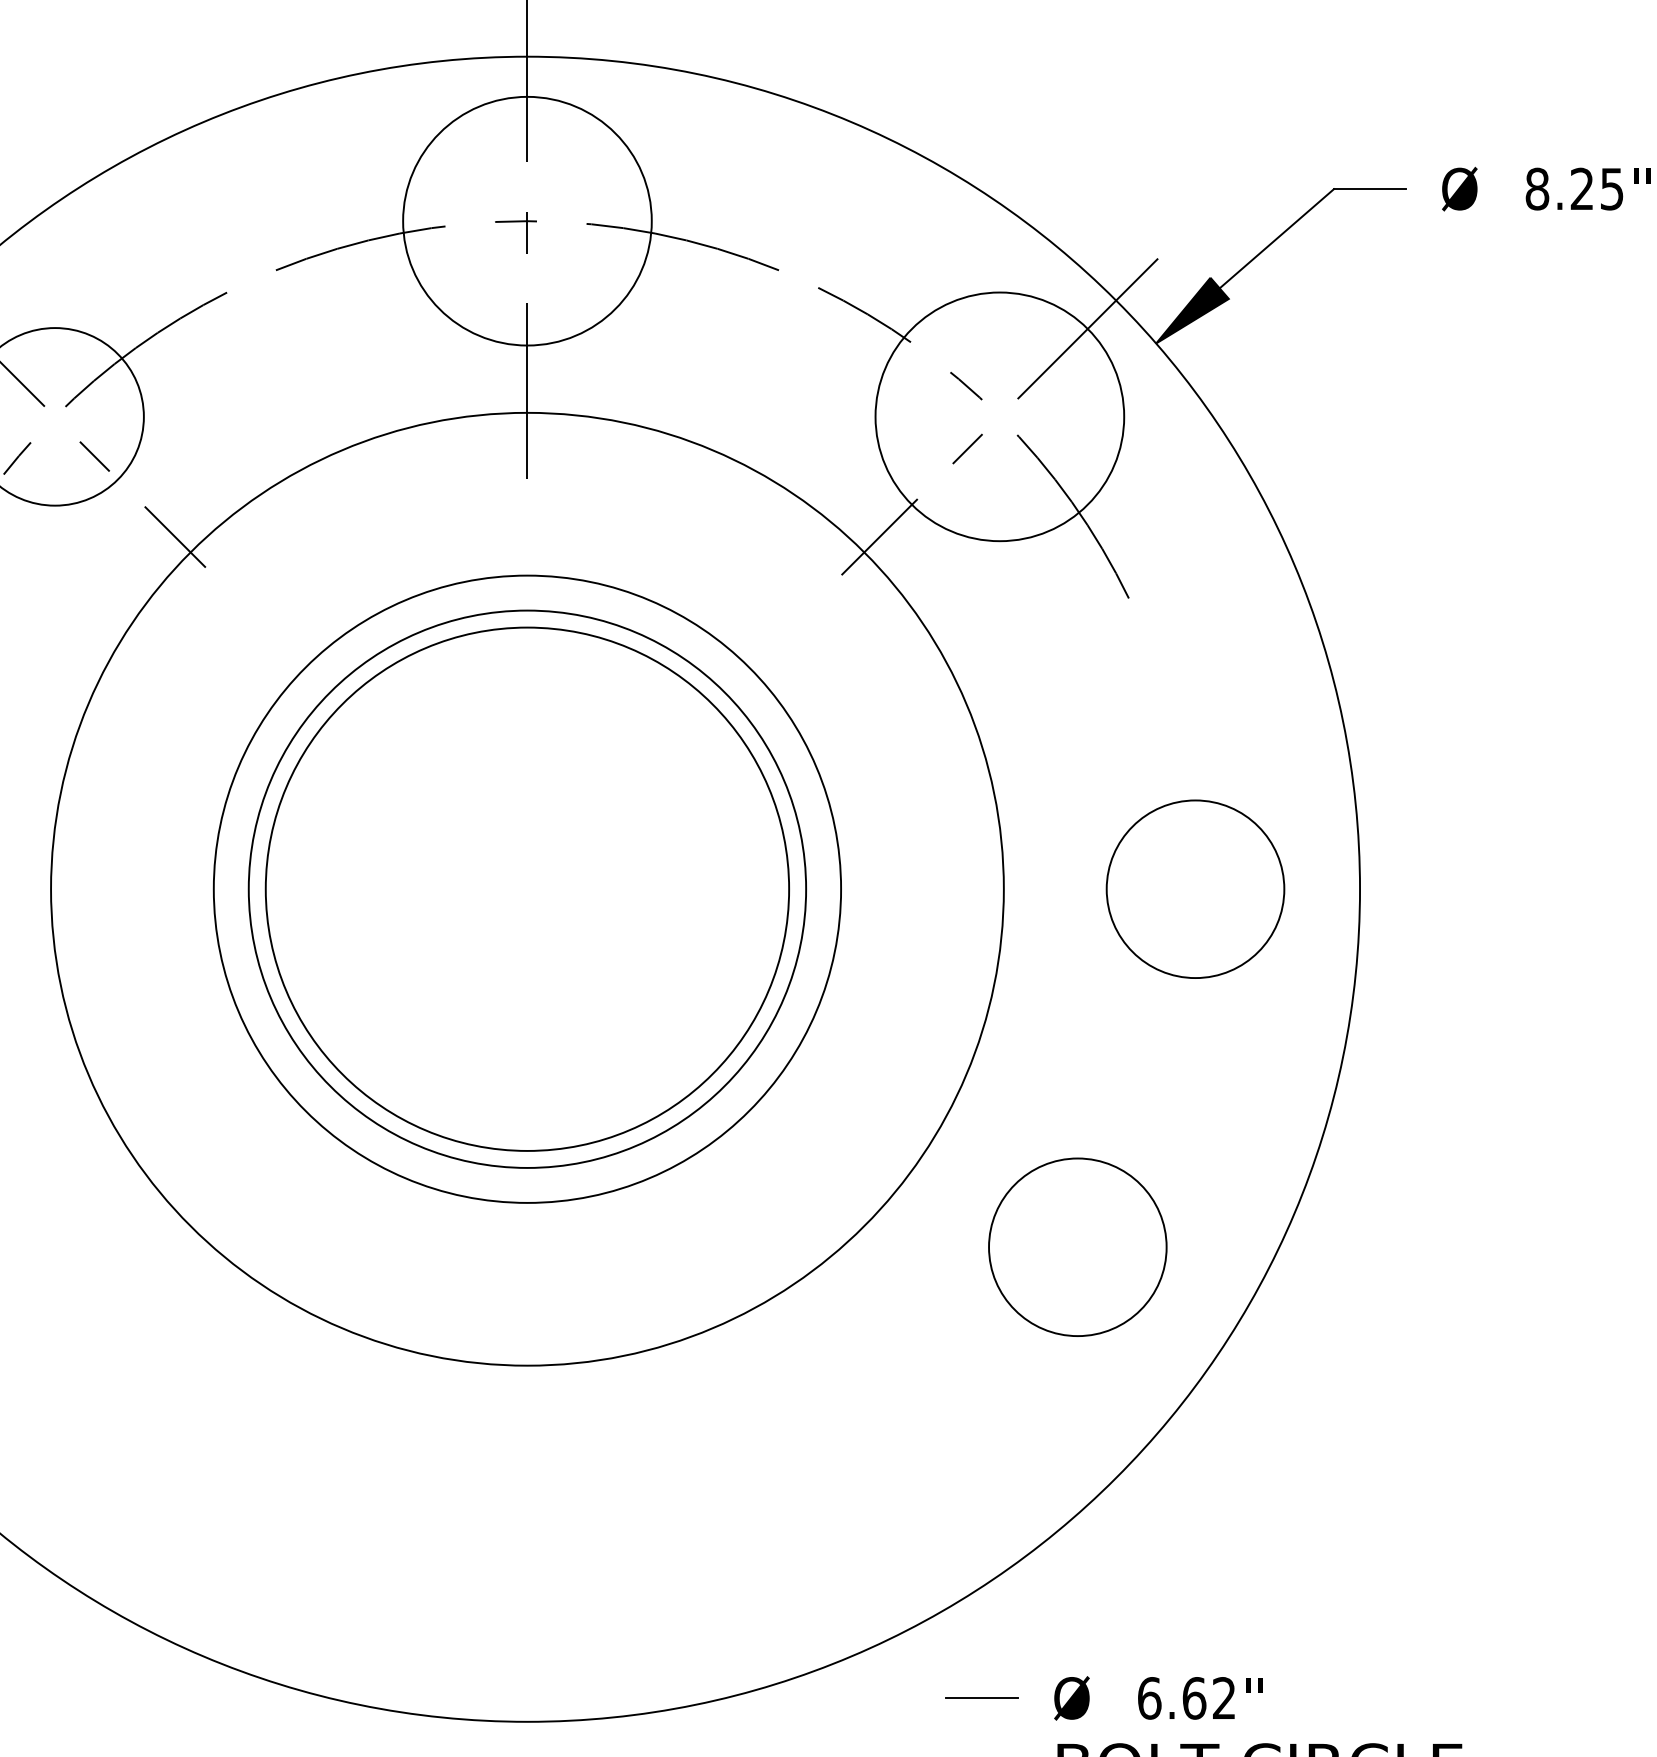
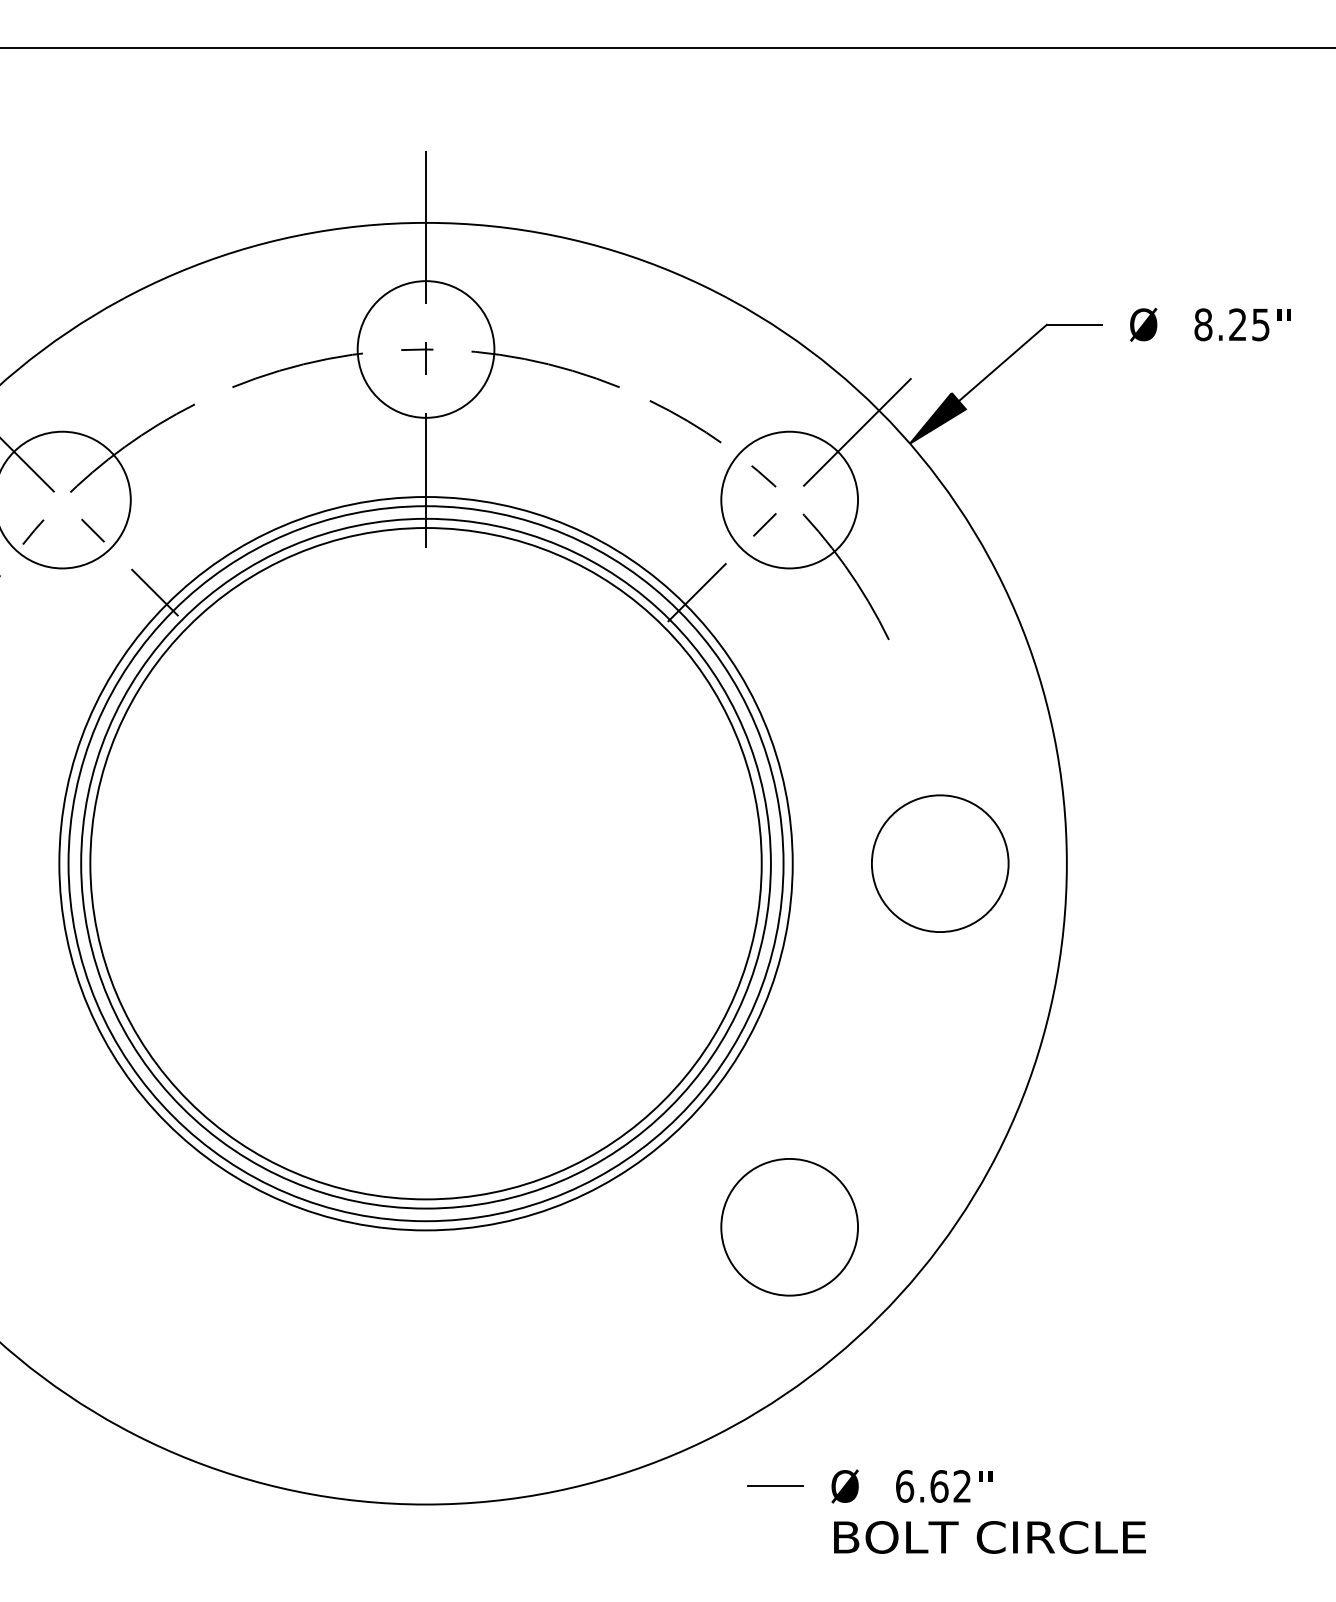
circle: (526, 221) -> (425, 349), size x0.71
circle: (999, 416) -> (789, 499), size x0.71
circle: (526, 888) -> (425, 863), size x1.43
circle: (526, 888) -> (425, 863), size x1.67
circle: (526, 888) -> (425, 863), size x1.67
circle: (1077, 1247) -> (789, 1227), moved

